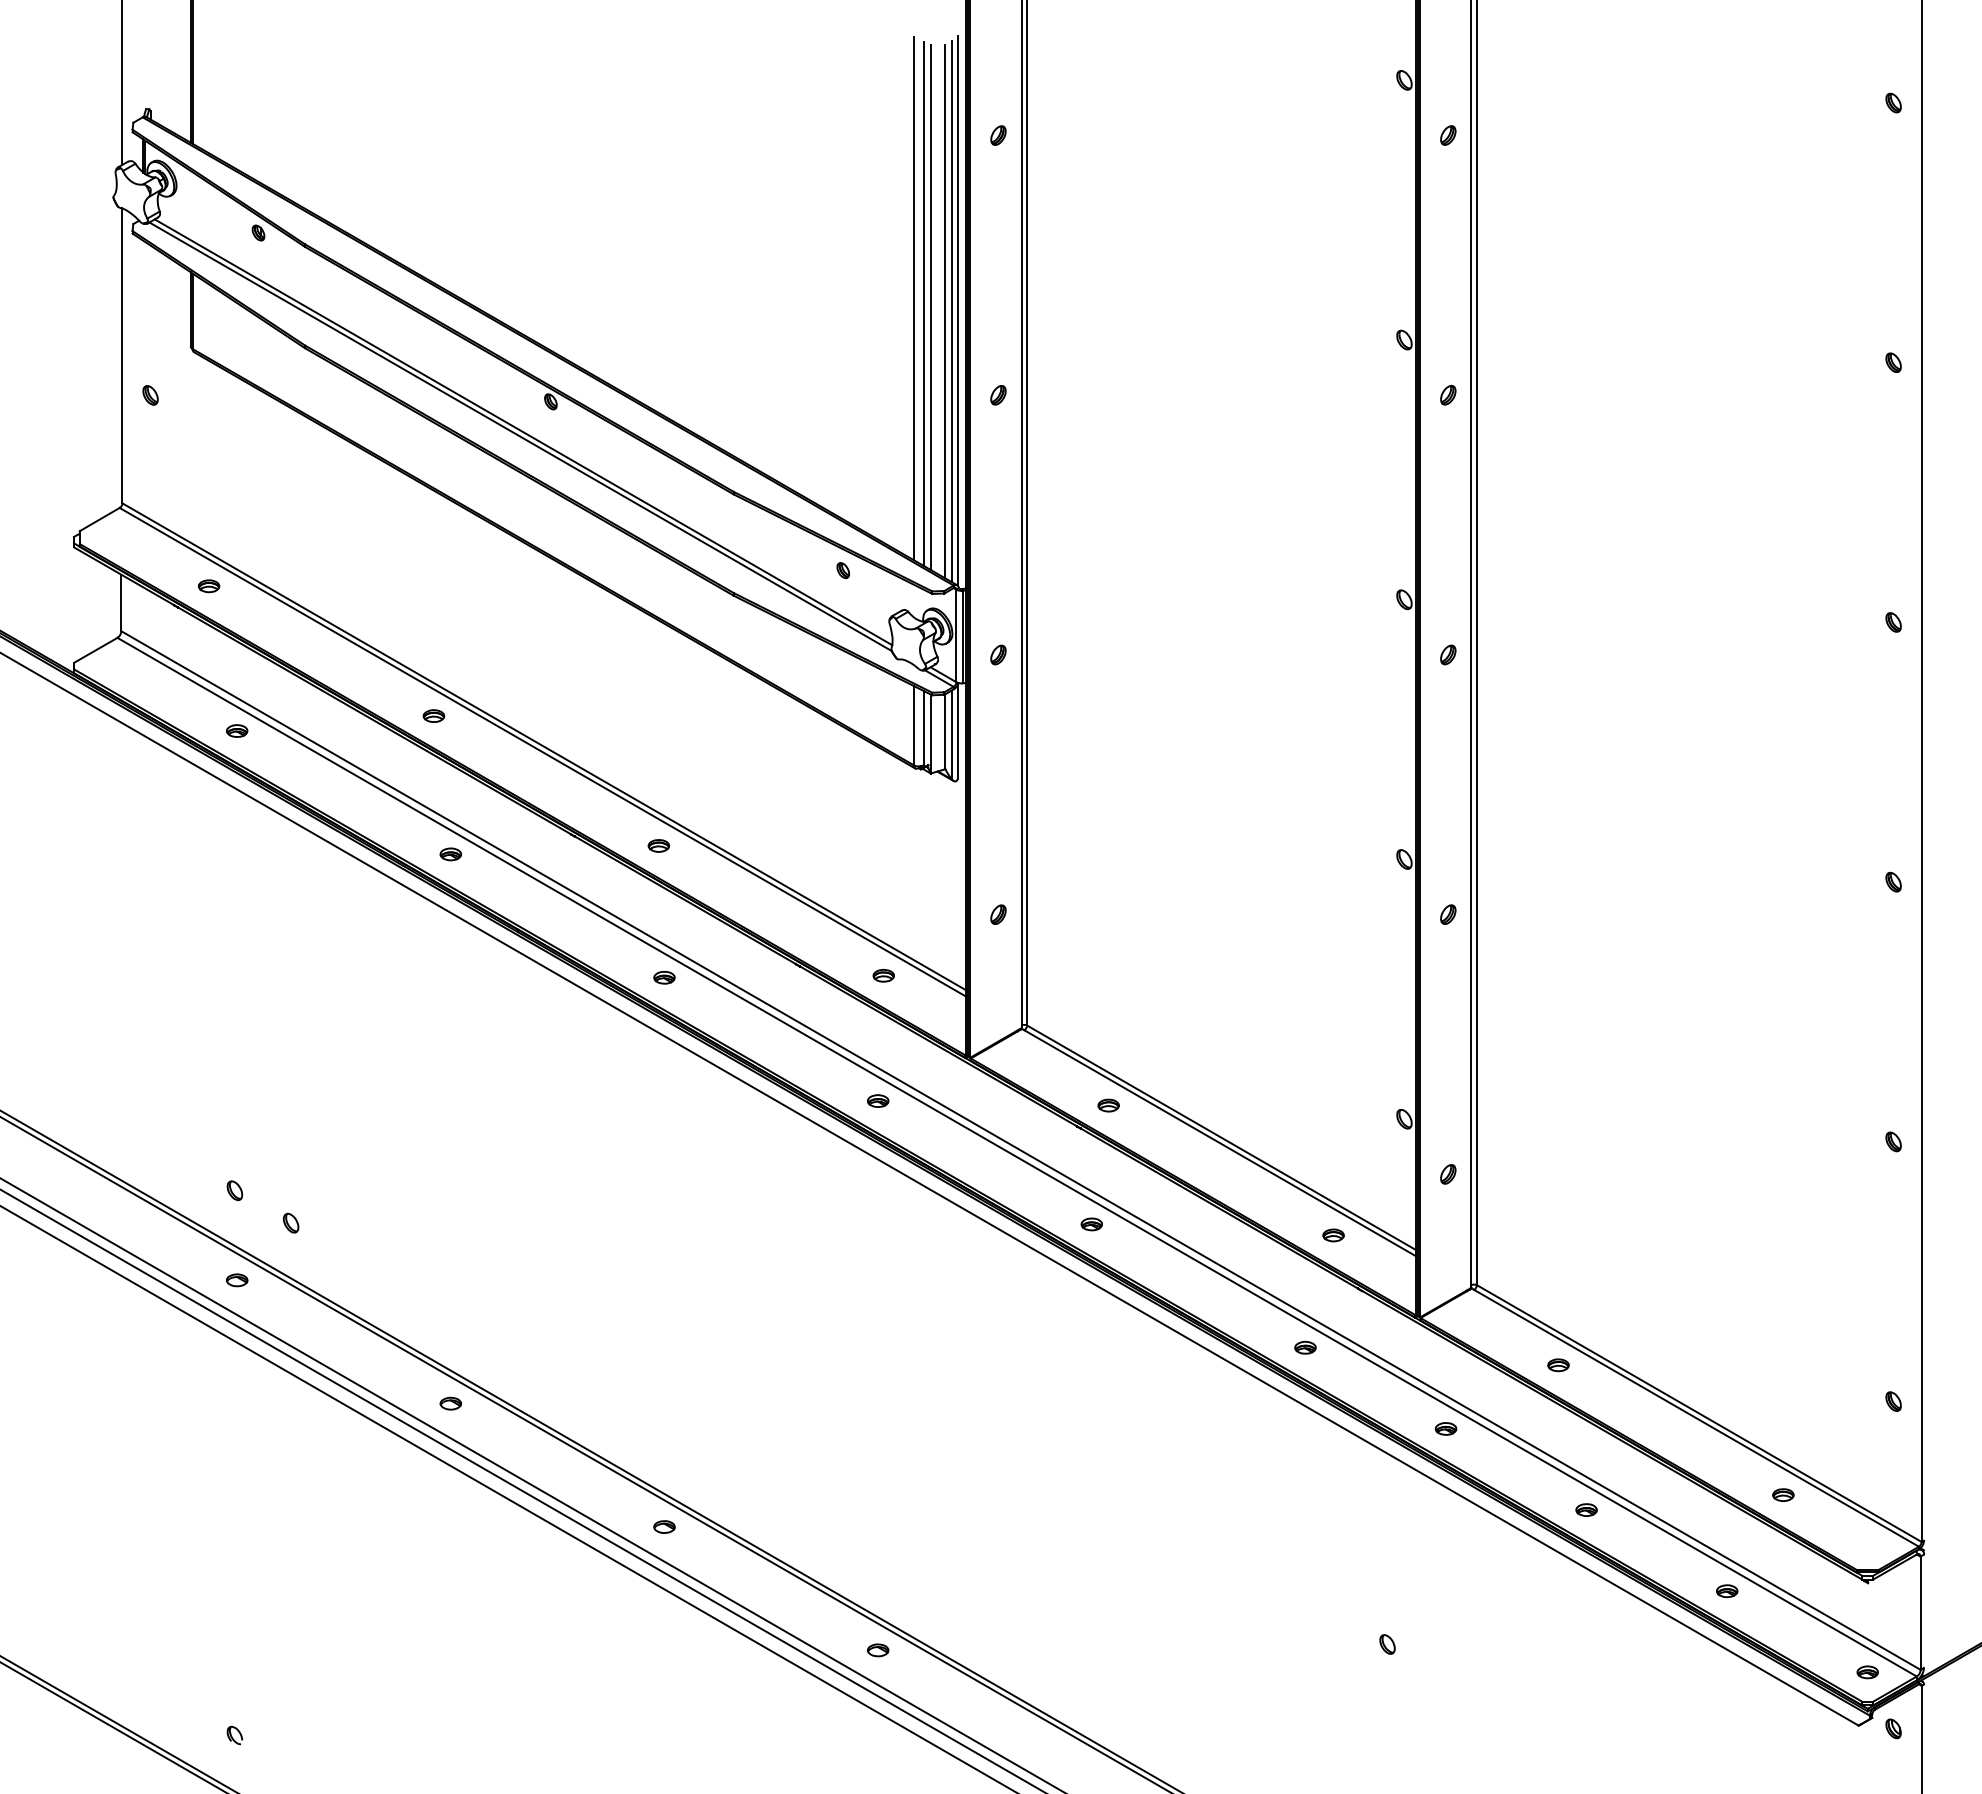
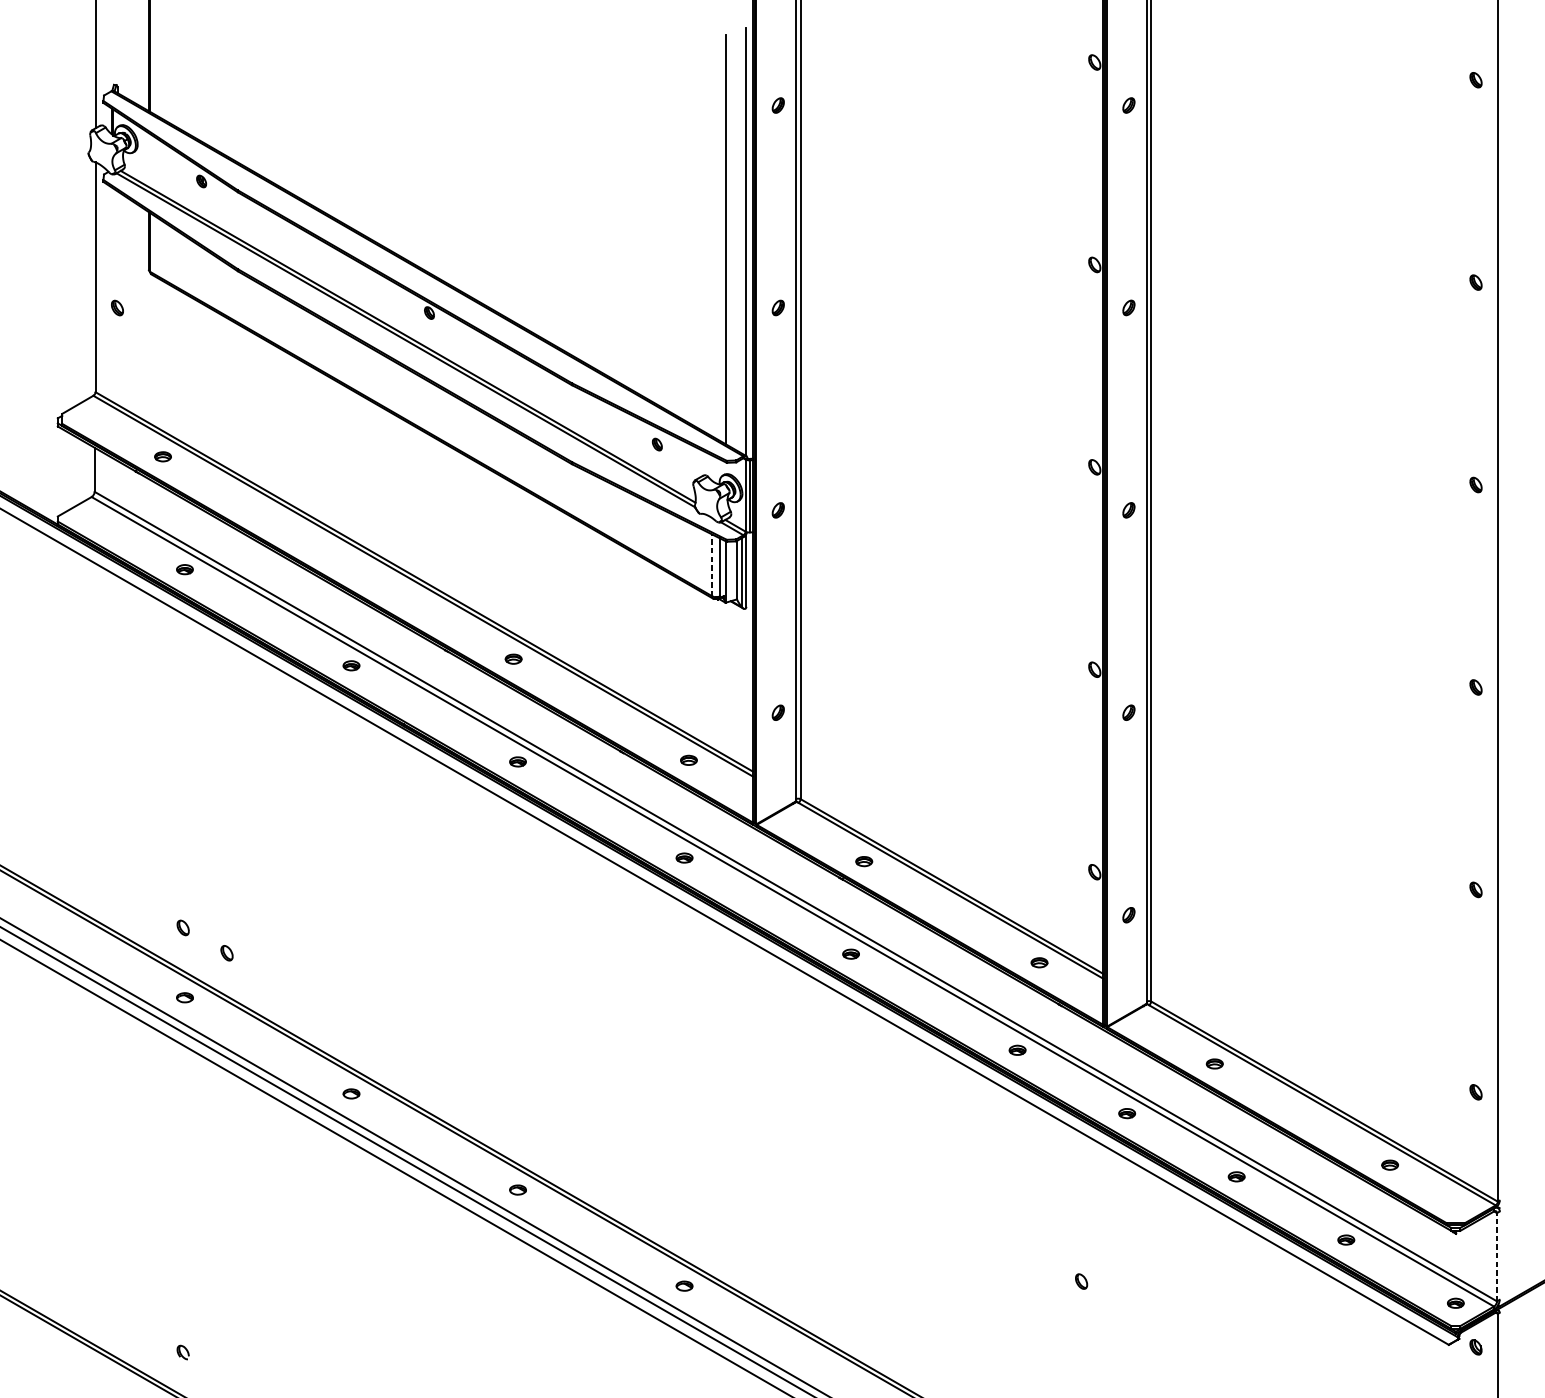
line: (913, 298) -> (712, 232), removed
line: (923, 303) -> (719, 236), removed
line: (945, 311) -> (737, 242), removed
line: (951, 311) -> (741, 242), removed
part: (433, 715) -> (337, 557), removed
line: (913, 725) -> (712, 565), solid -> dashed
line: (1920, 1613) -> (1496, 1257), solid -> dashed

